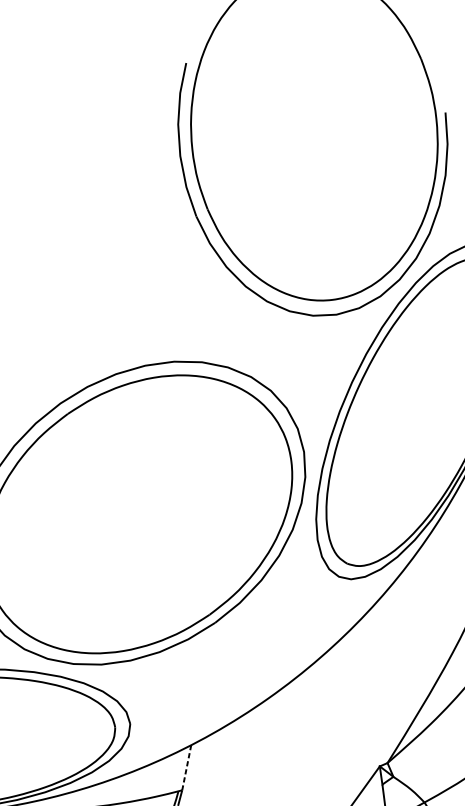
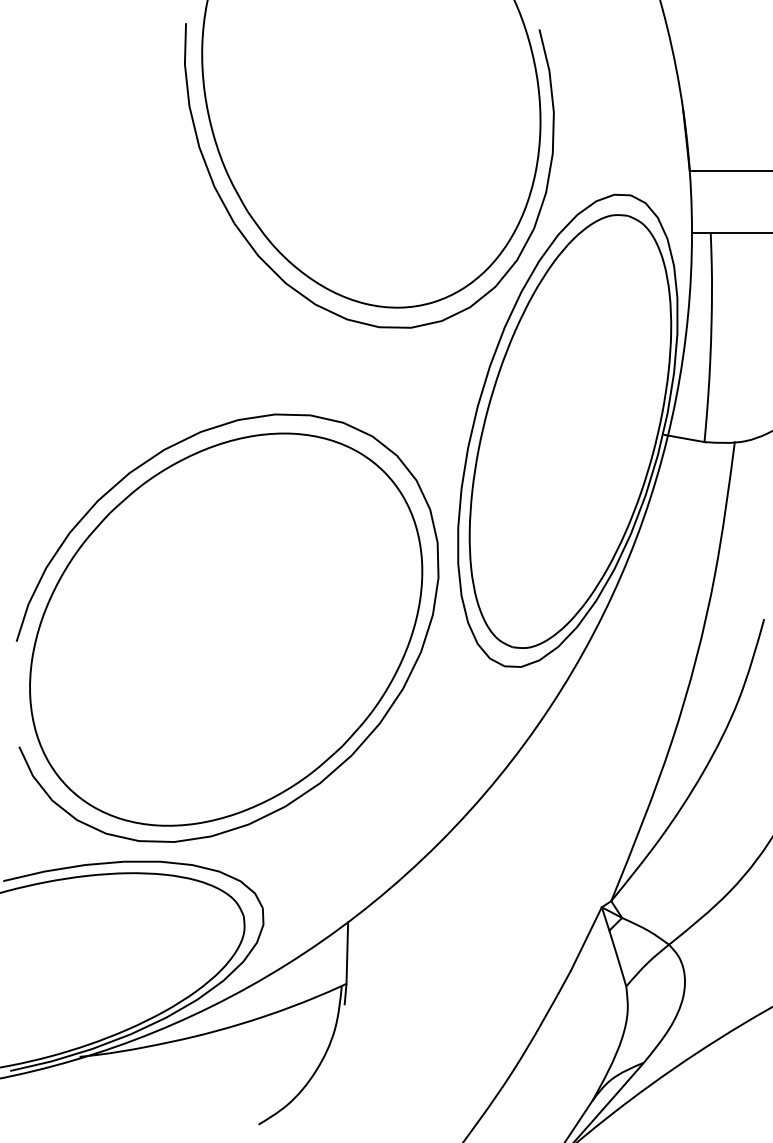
line: (186, 767) -> (347, 952), dashed -> solid

